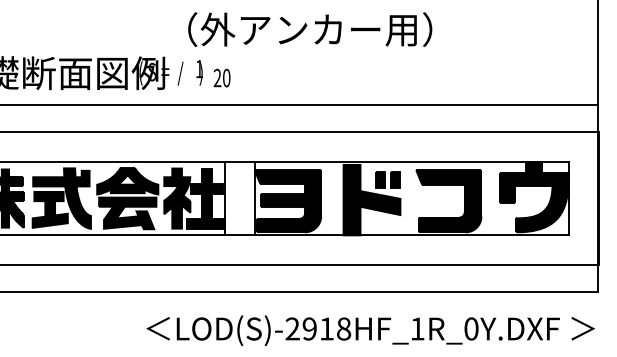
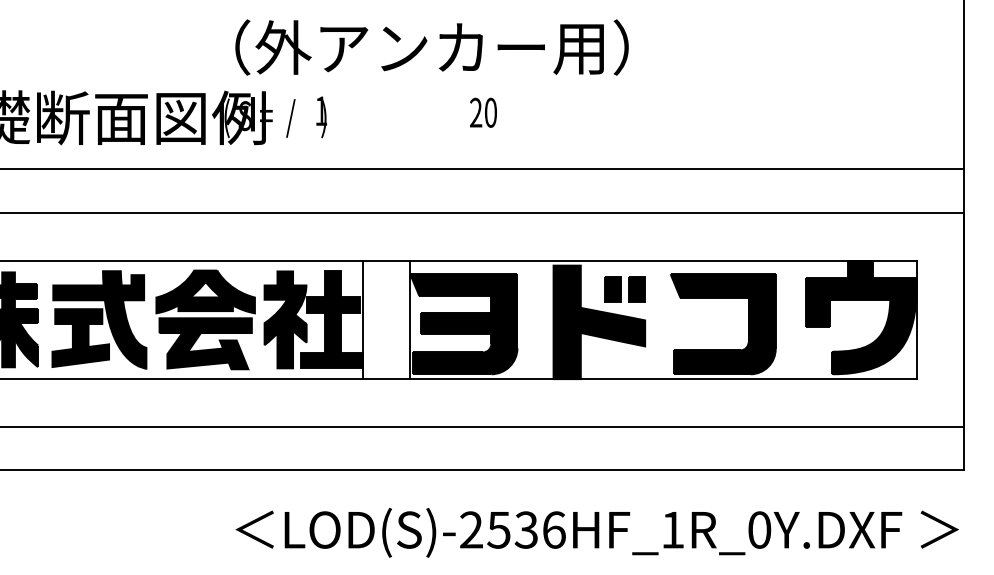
text: (310, 29) -> (432, 47), moved
text: (221, 77) -> (482, 111), moved
text: (326, 328) -> (526, 529), LOD(S)-2918HF_1R_0Y.DXF -> LOD(S)-2536HF_1R_0Y.DXF

